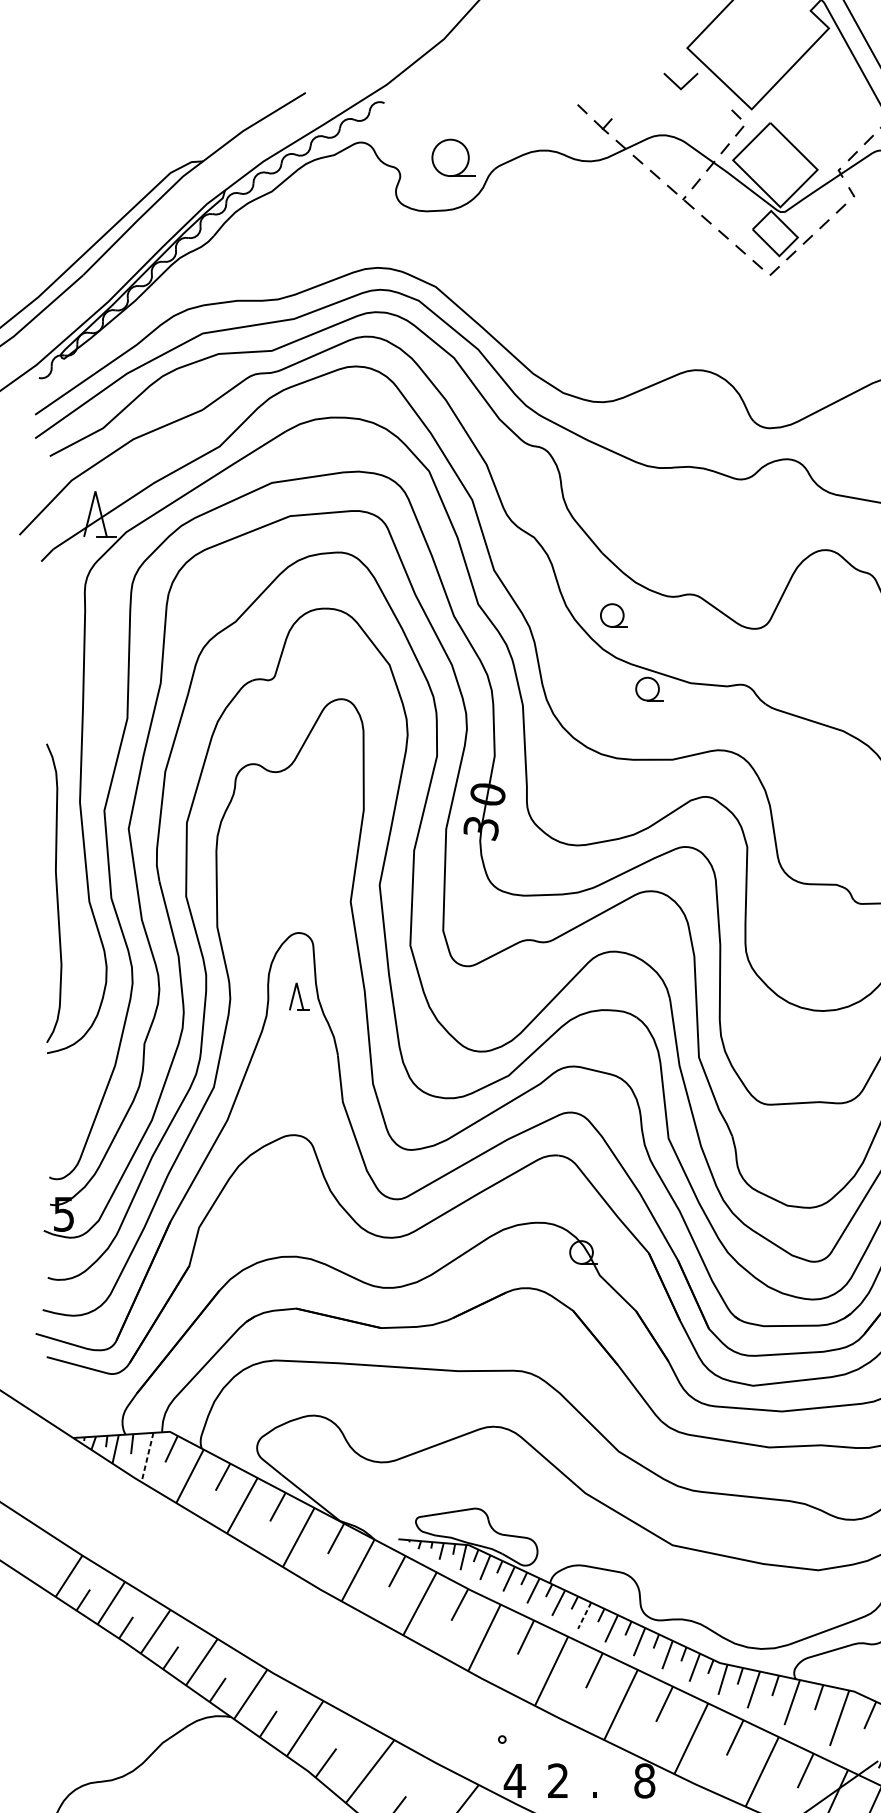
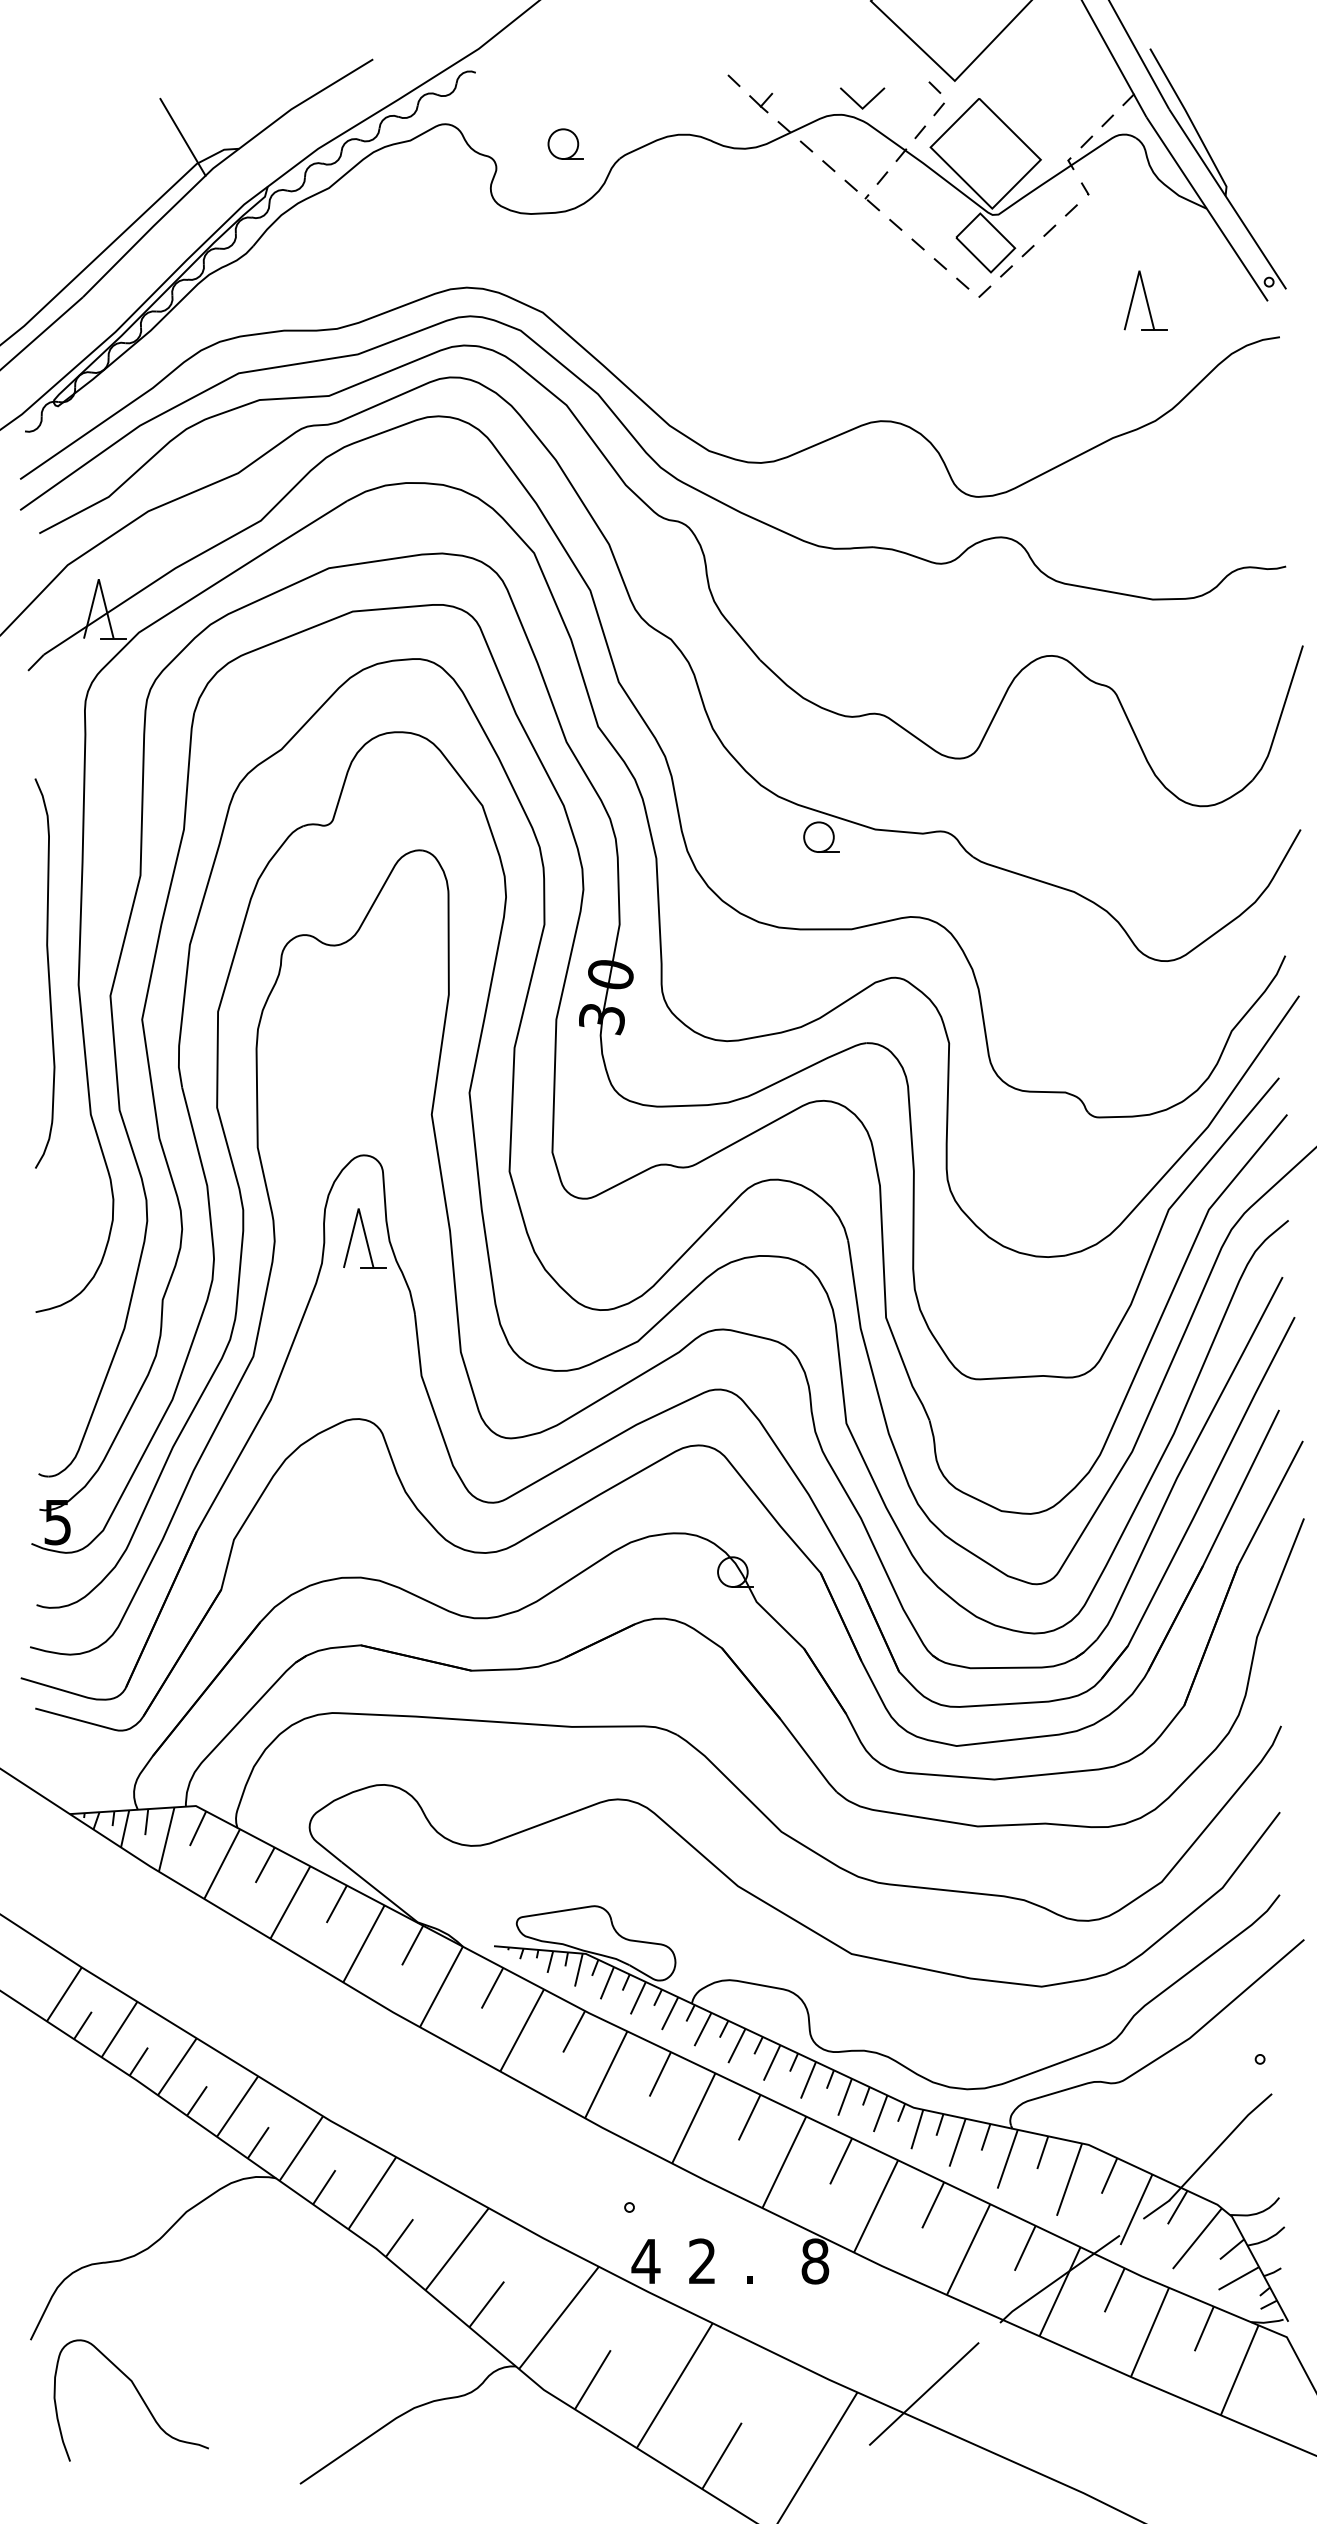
line: (677, 84) -> (857, 102), moved
line: (159, 151) -> (182, 136), added
part: (453, 157) -> (565, 143), size x0.62
part: (614, 614) -> (775, 740), removed
curve: (56, 892) -> (47, 972), moved
part: (299, 996) -> (364, 1238), size x1.67
line: (147, 1458) -> (166, 1840), dashed -> solid
line: (584, 1616) -> (736, 2046), dashed -> solid

